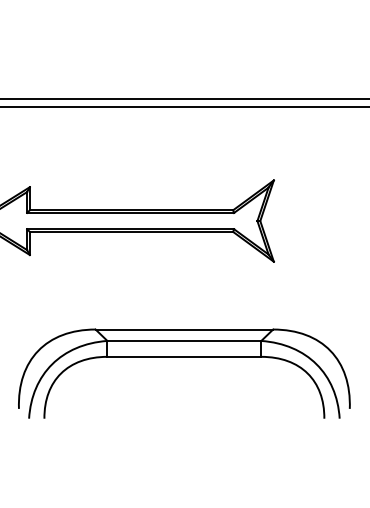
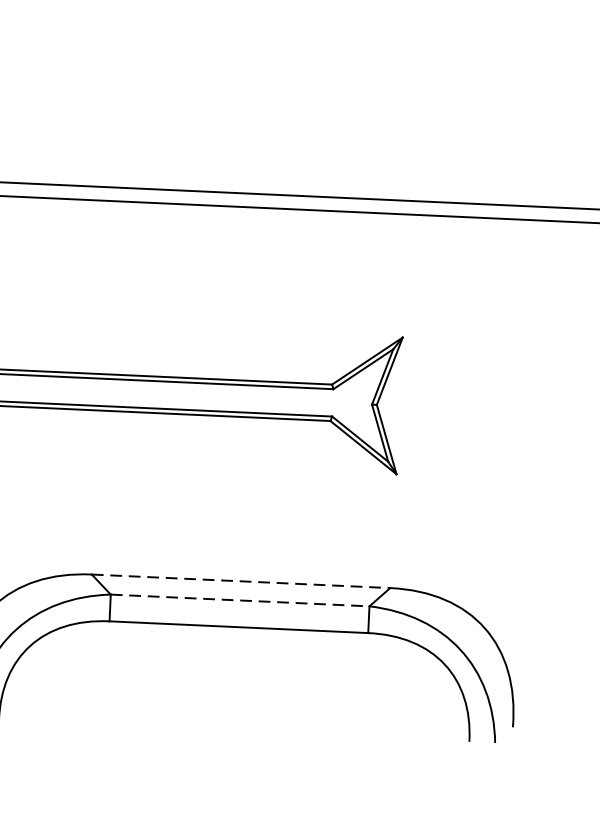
line: (184, 329) -> (241, 581), solid -> dashed
line: (184, 340) -> (240, 599), solid -> dashed

